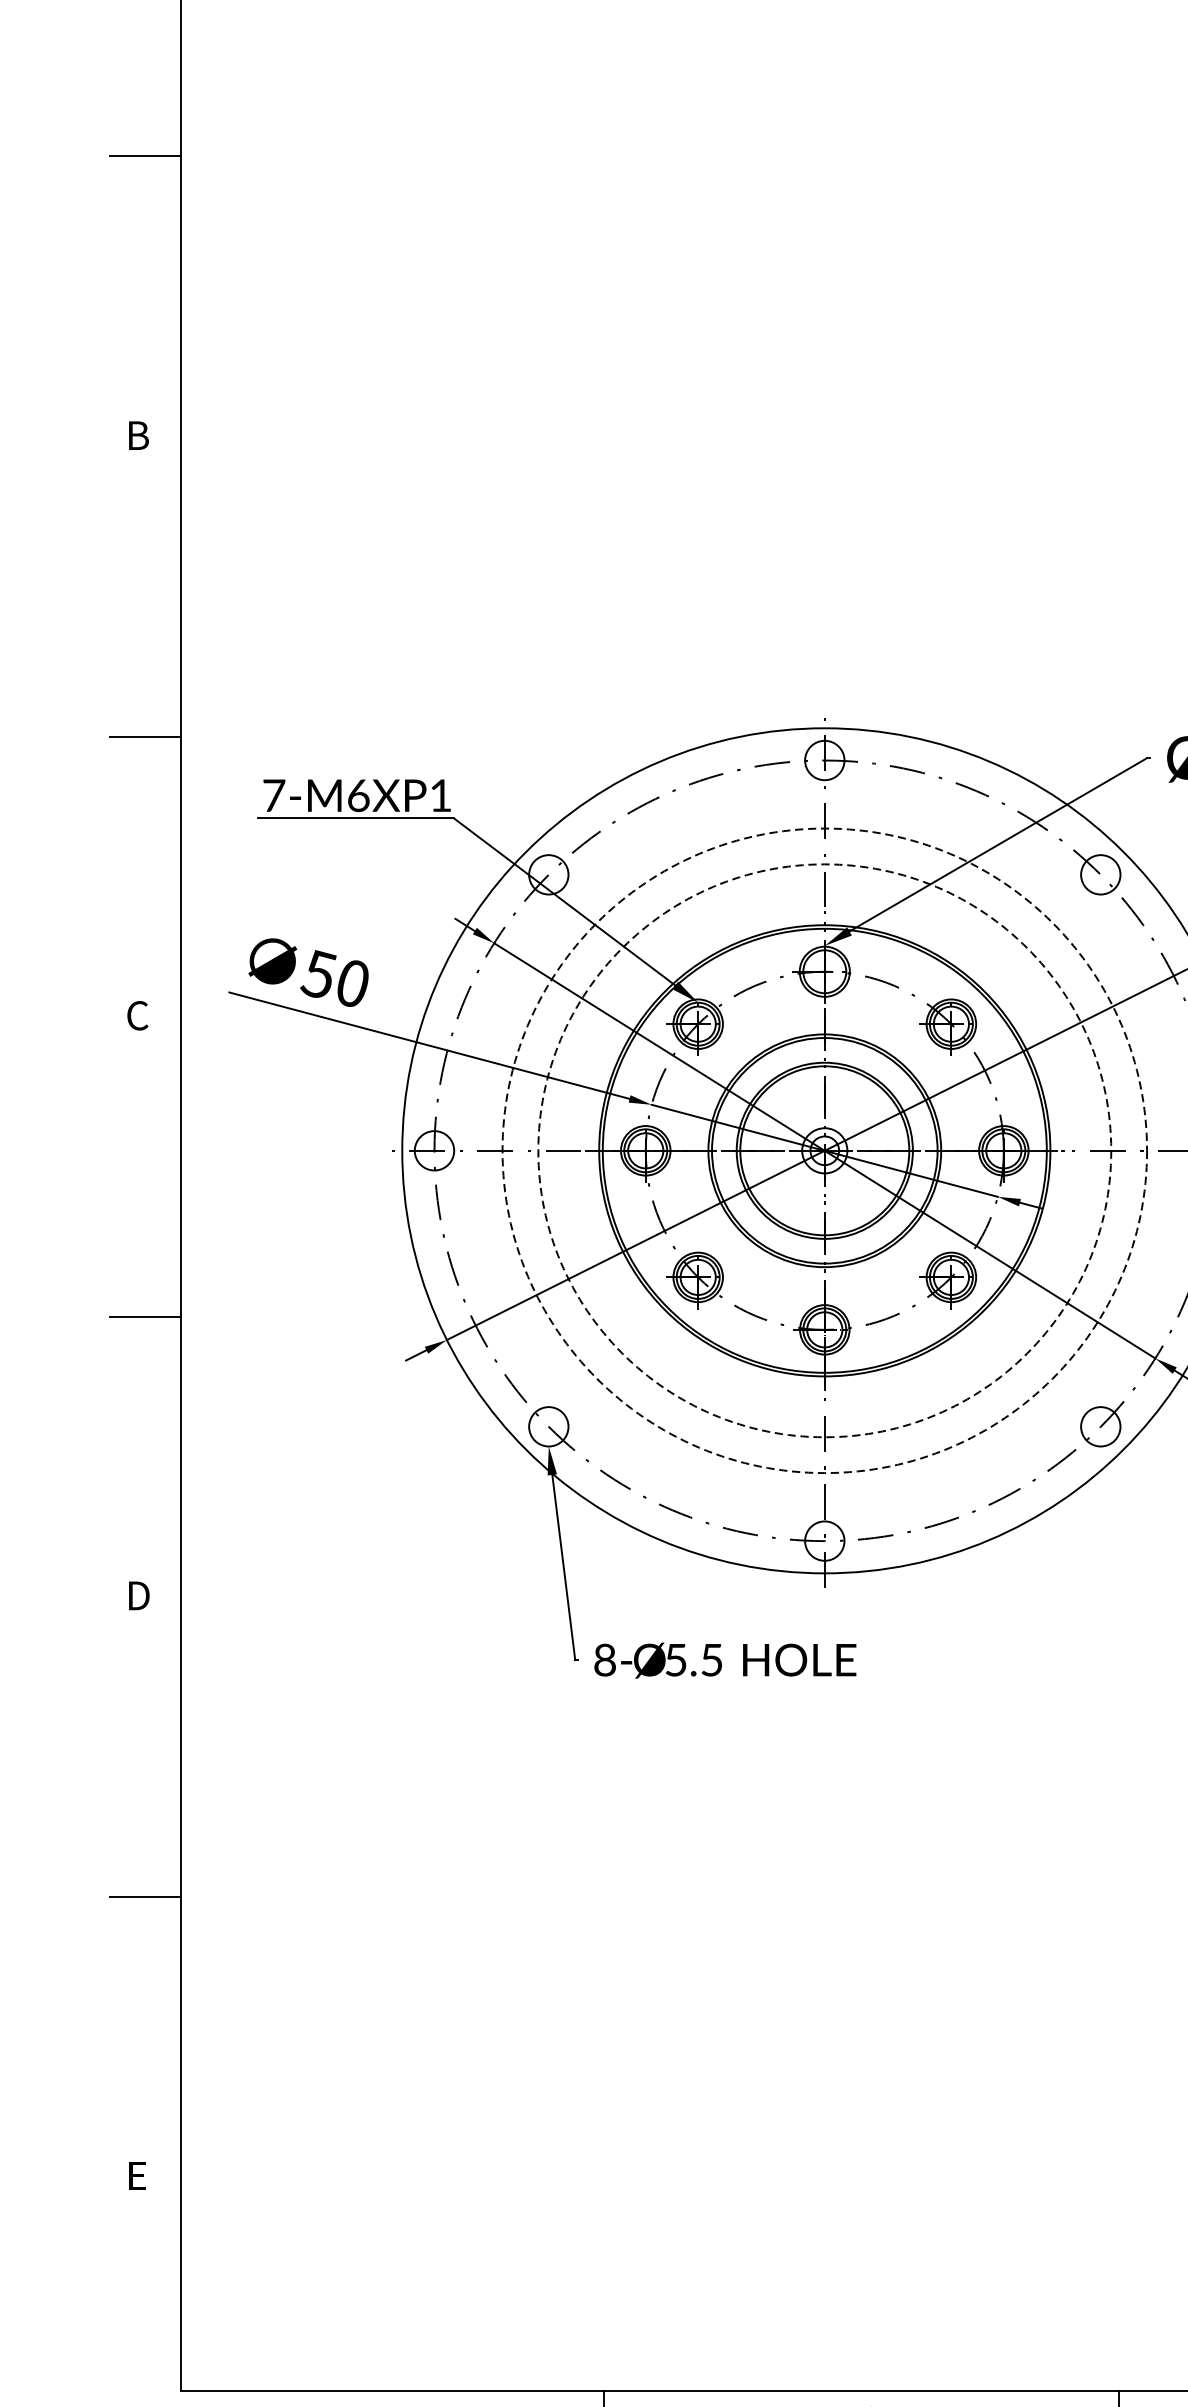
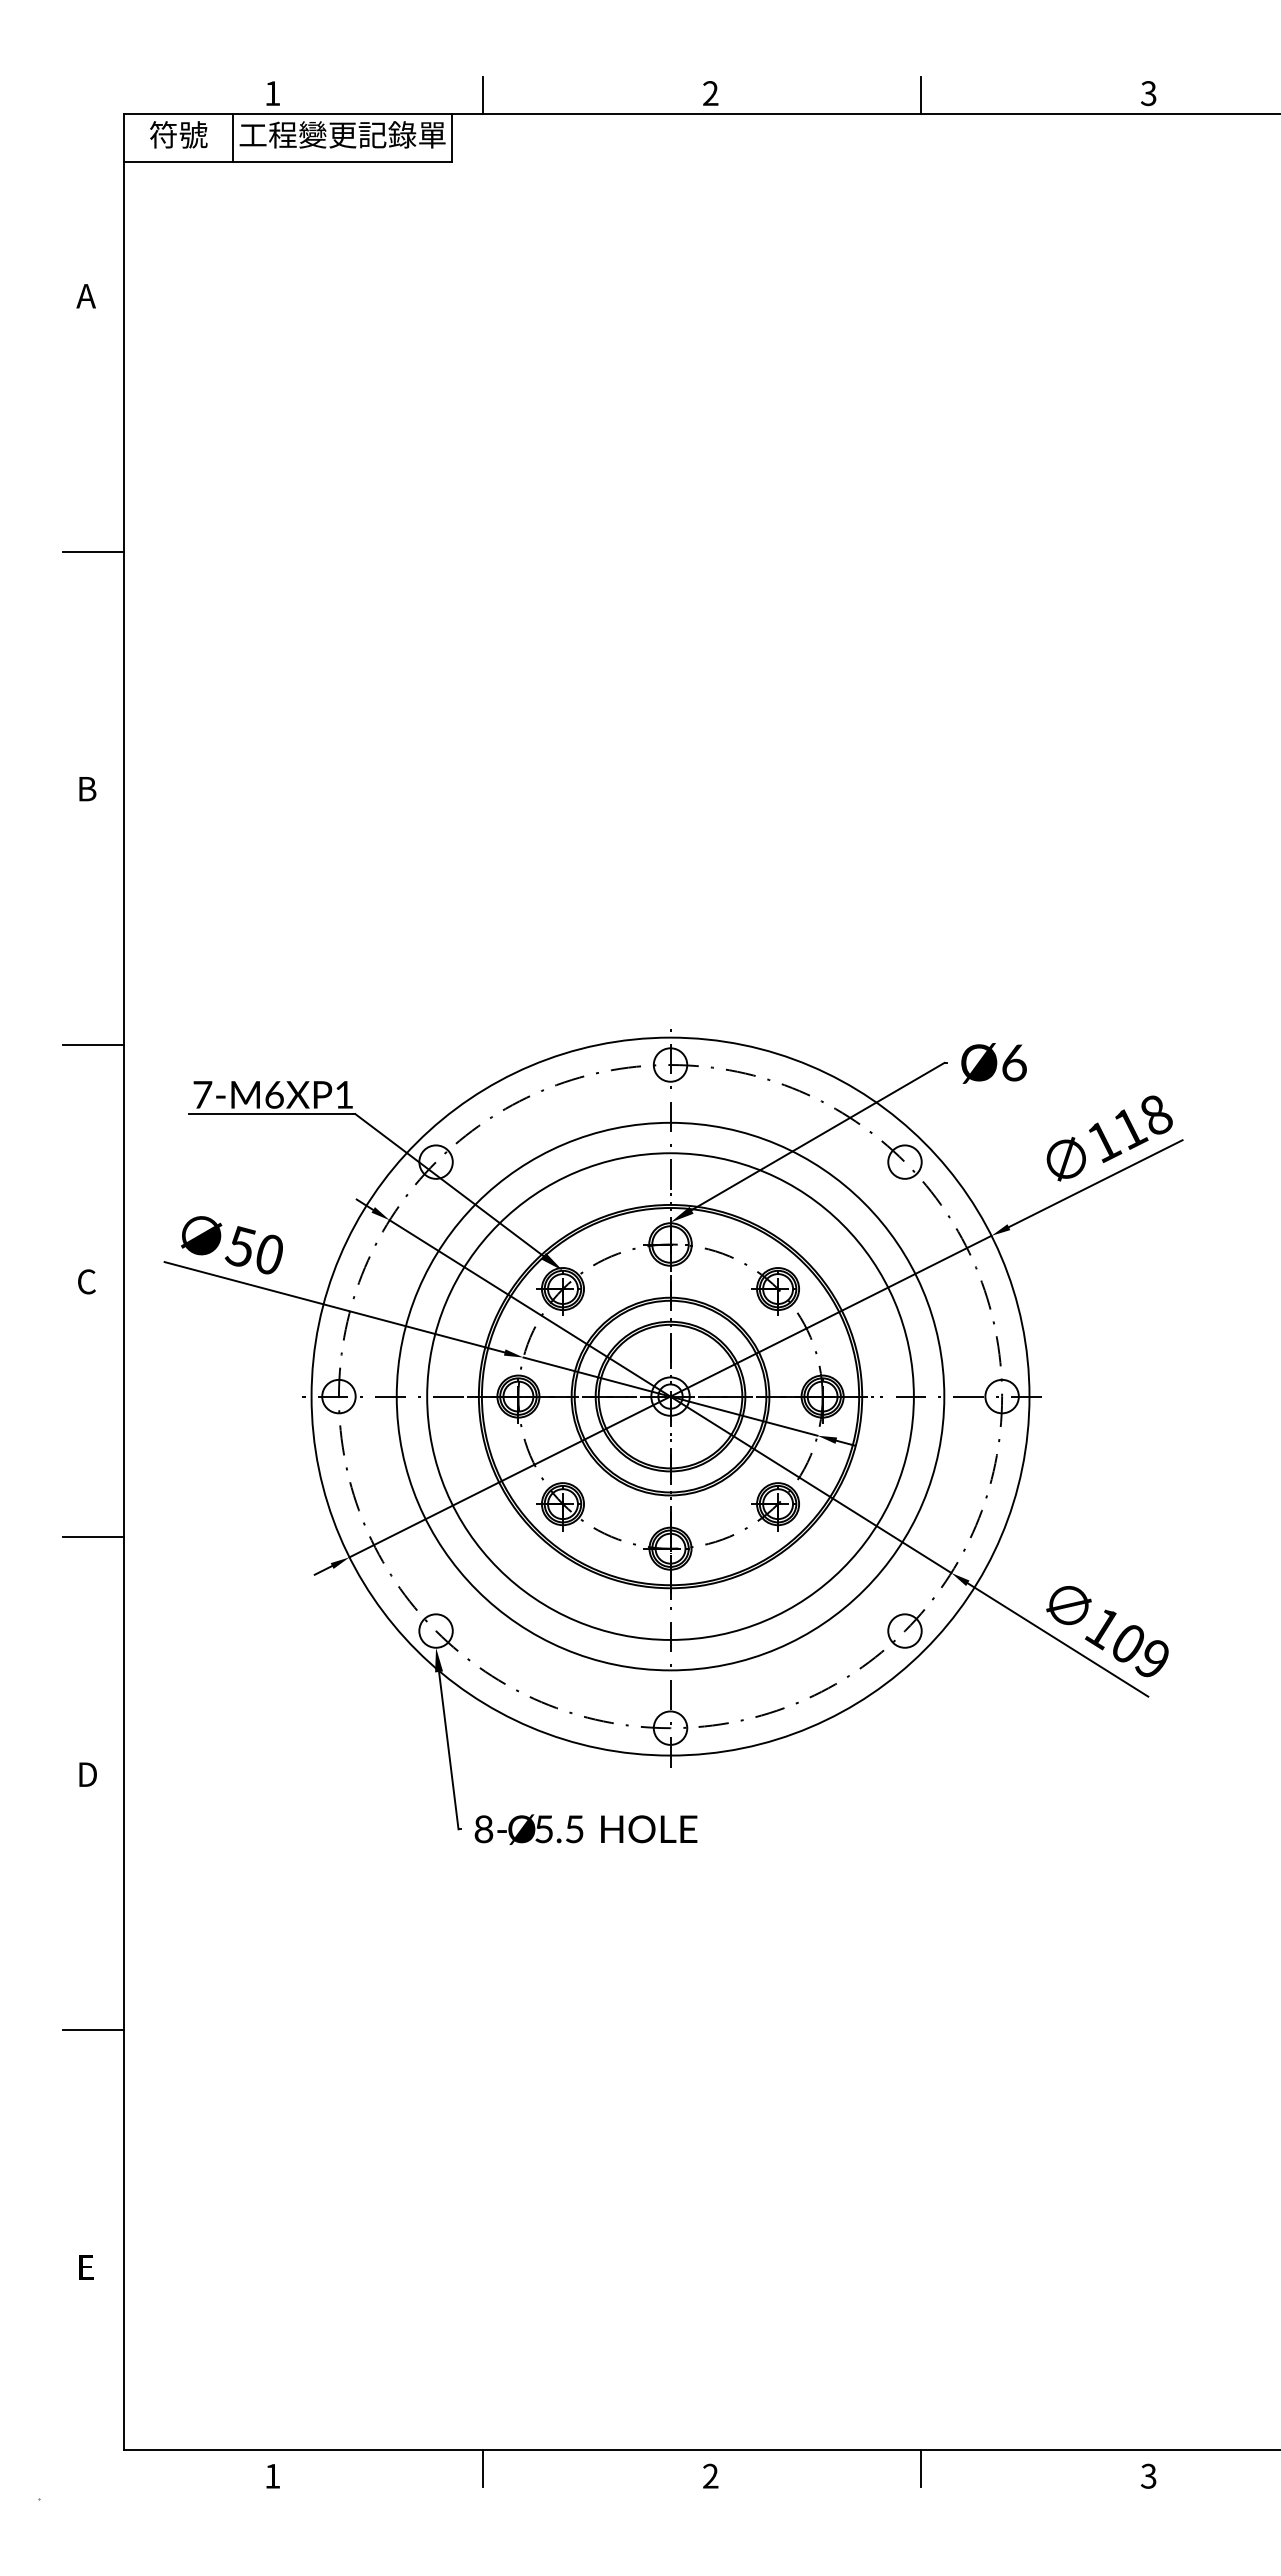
circle: (824, 1150) -> (670, 1396), dashed -> solid
circle: (824, 1150) -> (670, 1396), dashed -> solid

